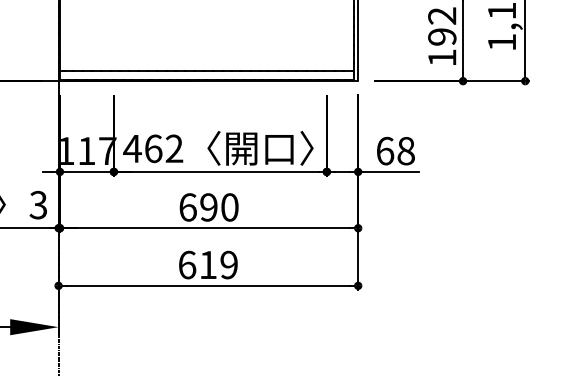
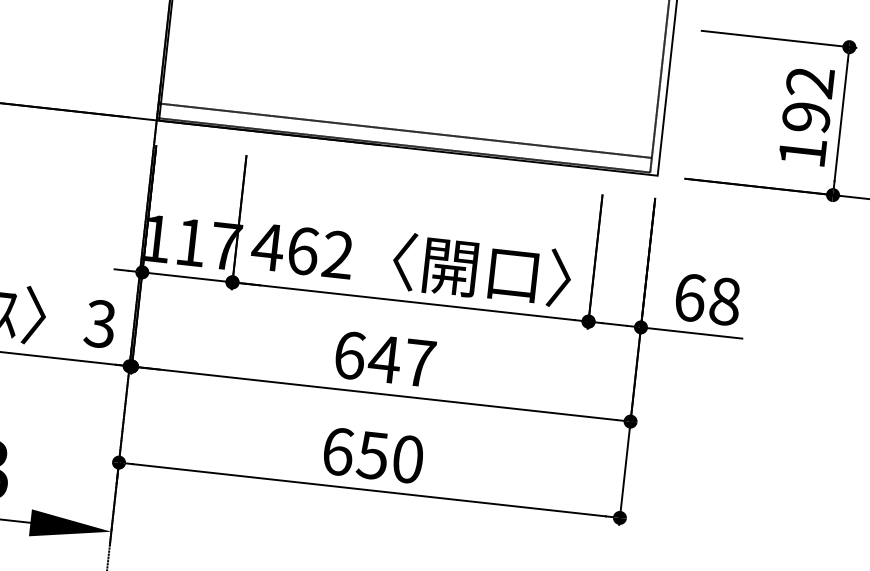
text: (218, 207) -> (400, 361), 690 -> 647
text: (218, 264) -> (390, 456), 619 -> 650

